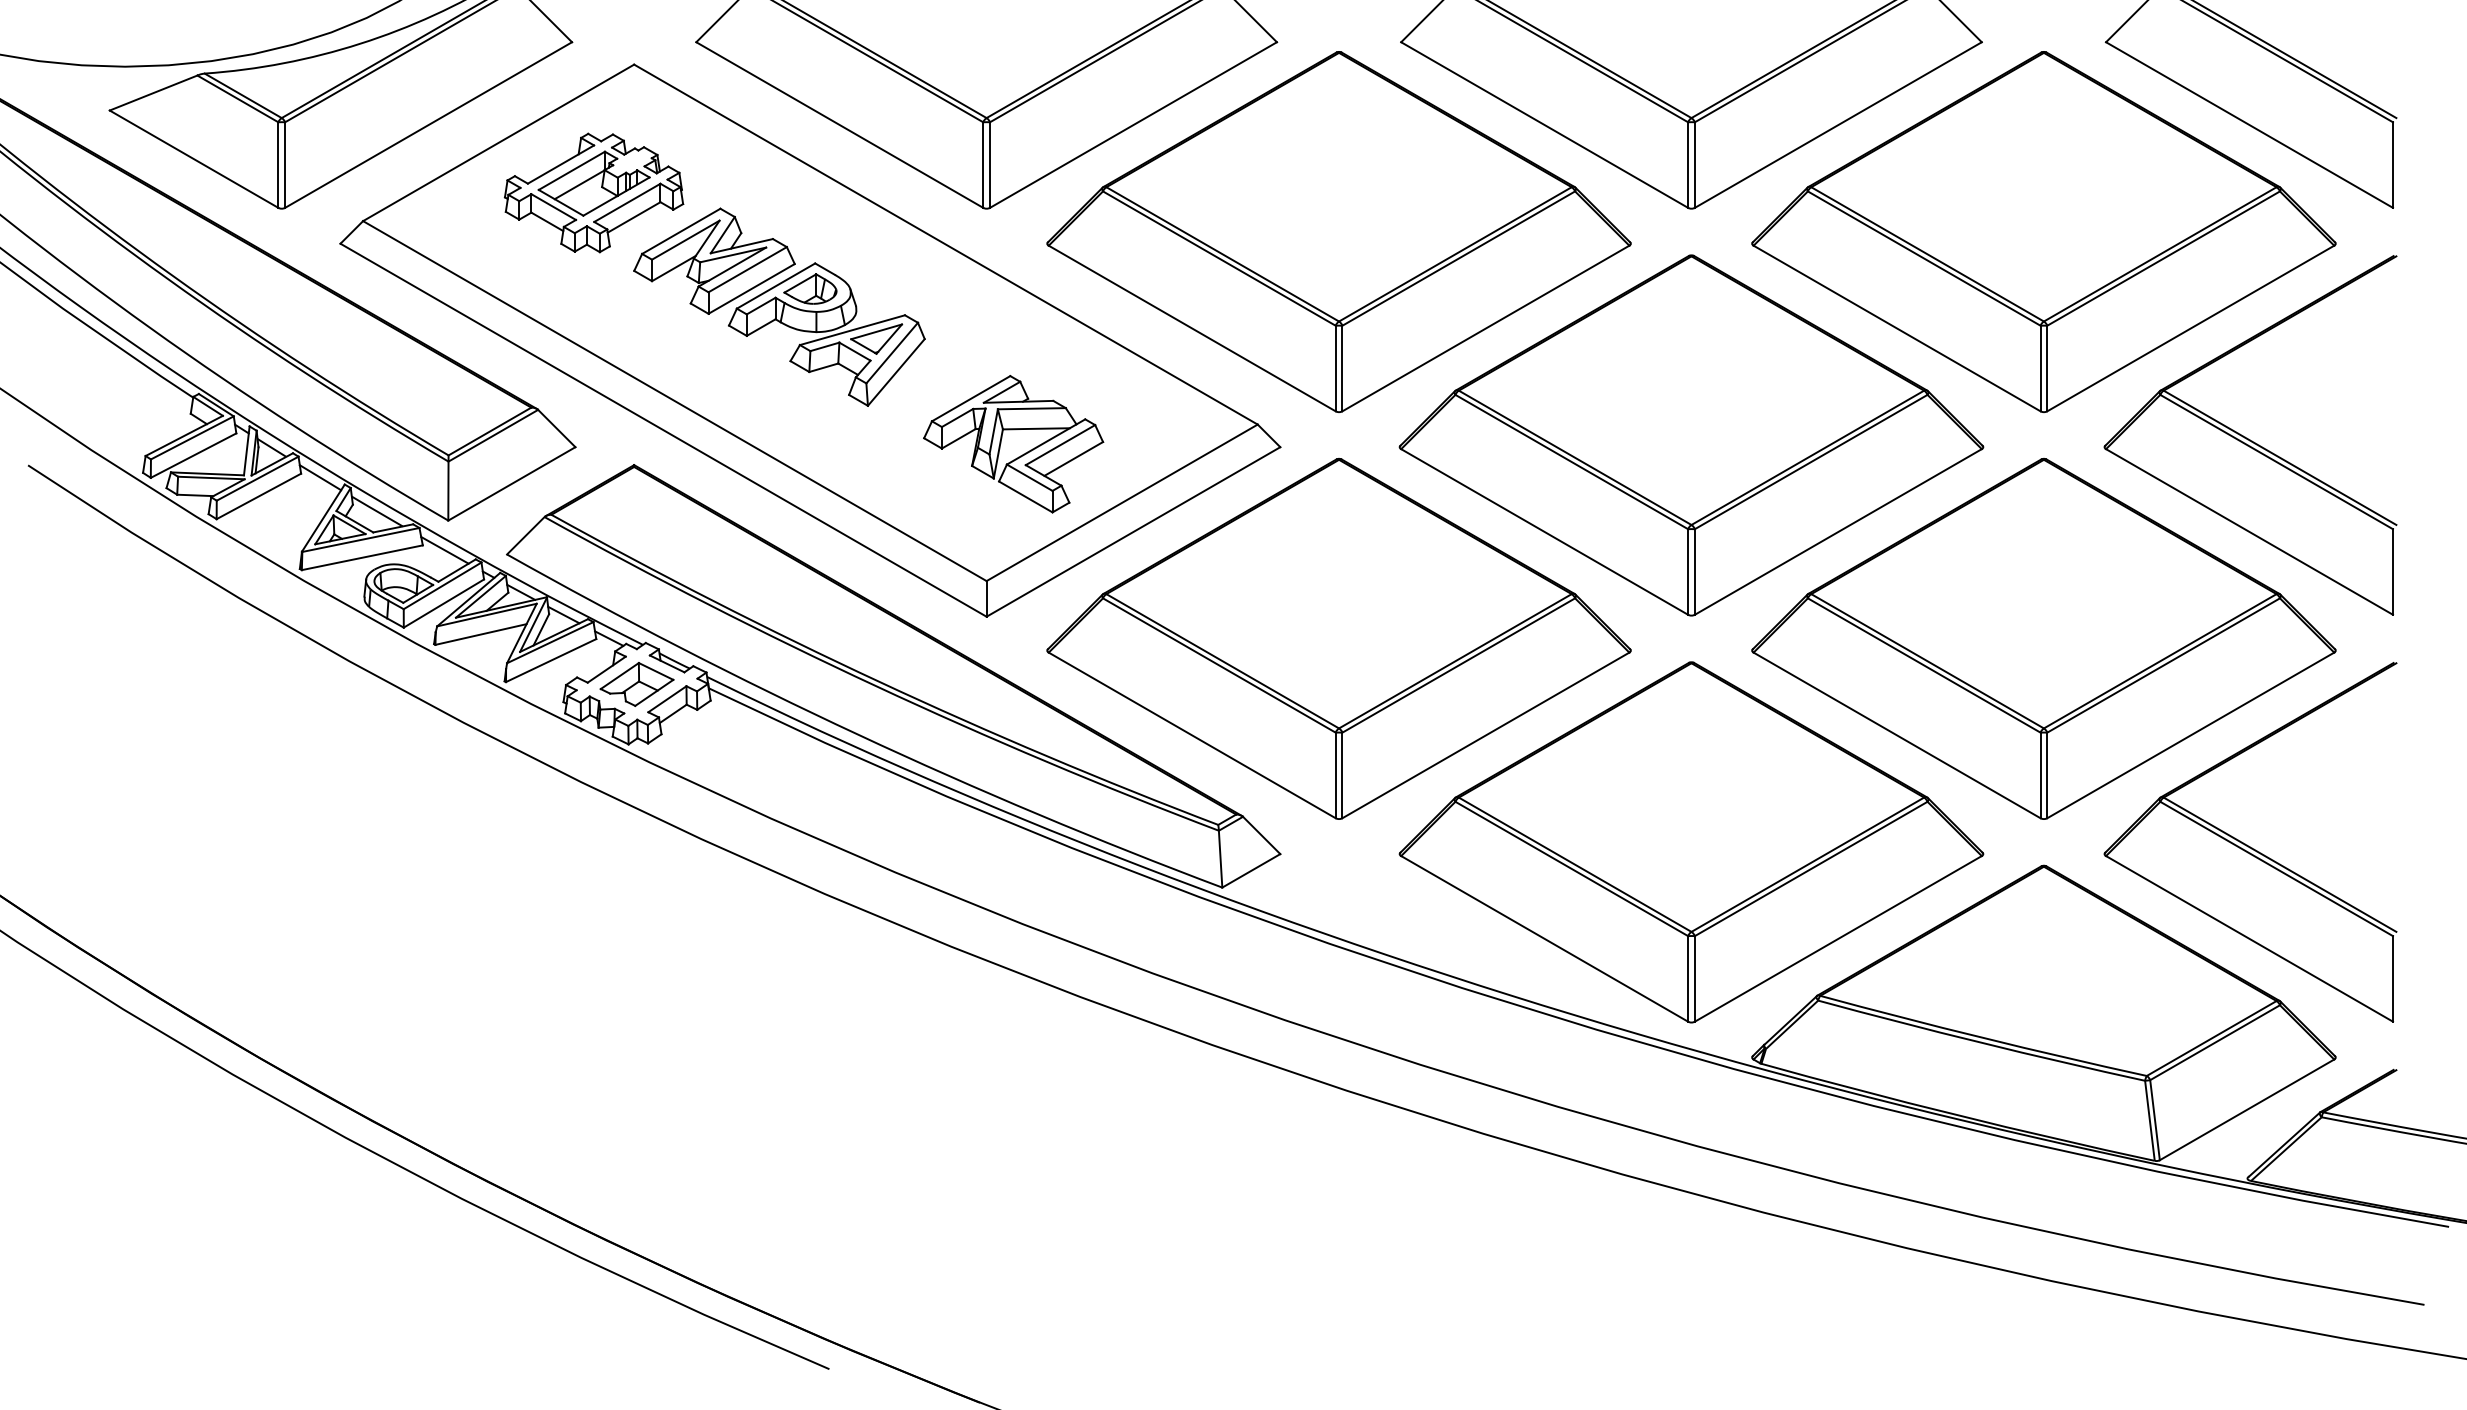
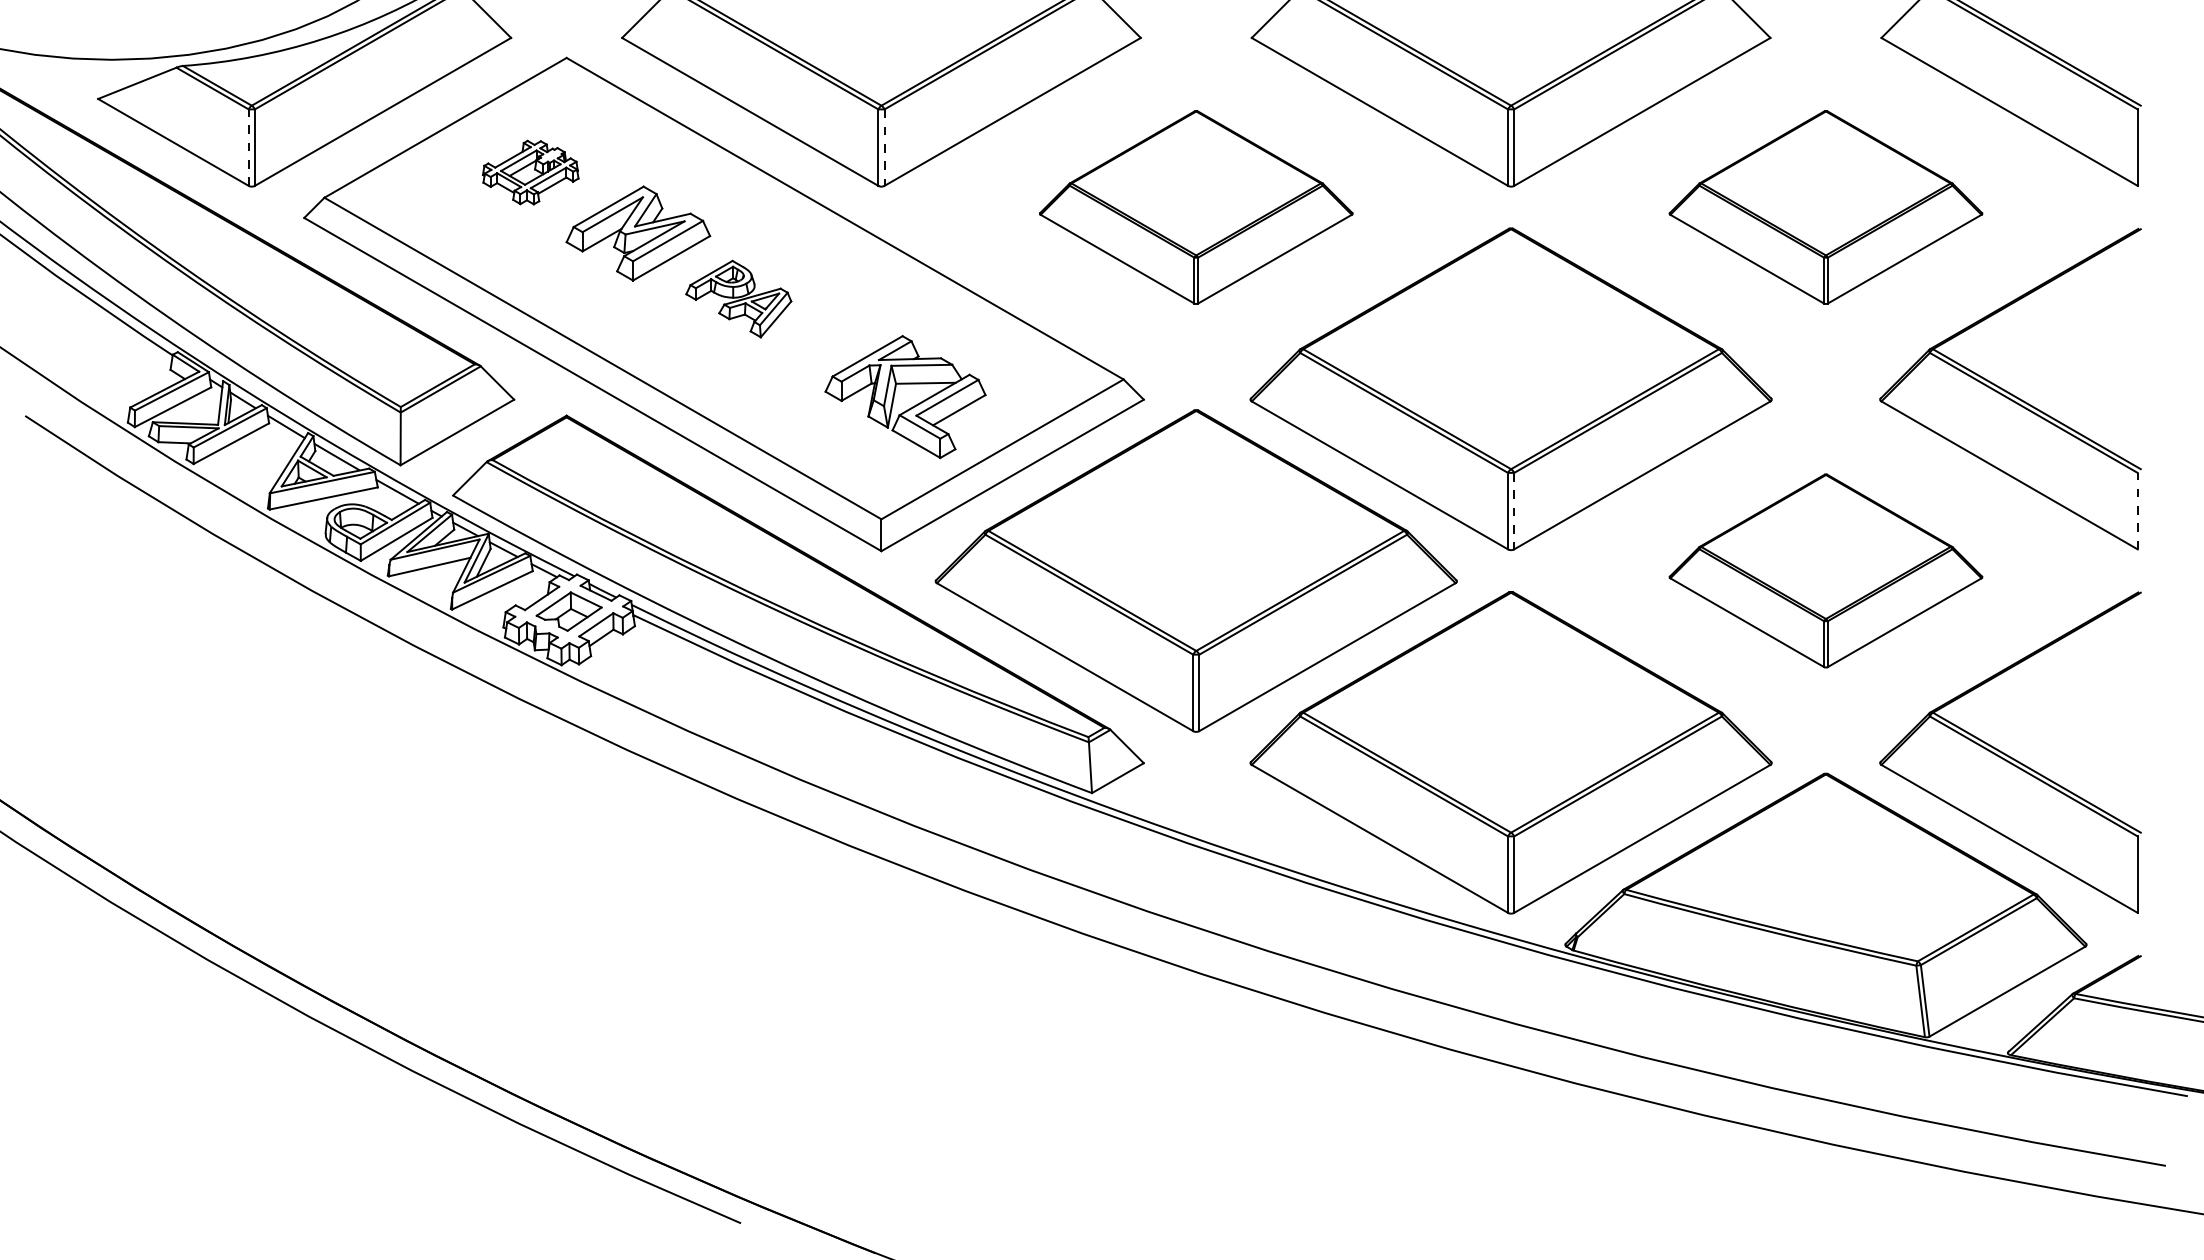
line: (278, 165) -> (248, 148), solid -> dashed
line: (990, 165) -> (884, 148), solid -> dashed
part: (593, 192) -> (530, 172), size x0.6
part: (1338, 231) -> (1195, 207), size x0.6
part: (2043, 231) -> (1825, 207), size x0.6
part: (826, 334) -> (738, 299), size x0.6
line: (1694, 572) -> (1513, 511), solid -> dashed
line: (2392, 572) -> (2137, 511), solid -> dashed
part: (2043, 638) -> (1825, 570), size x0.6

